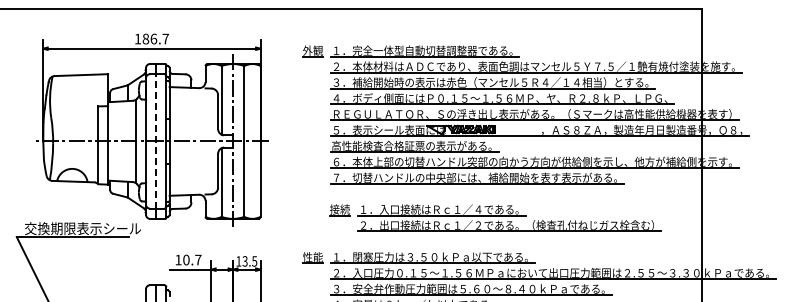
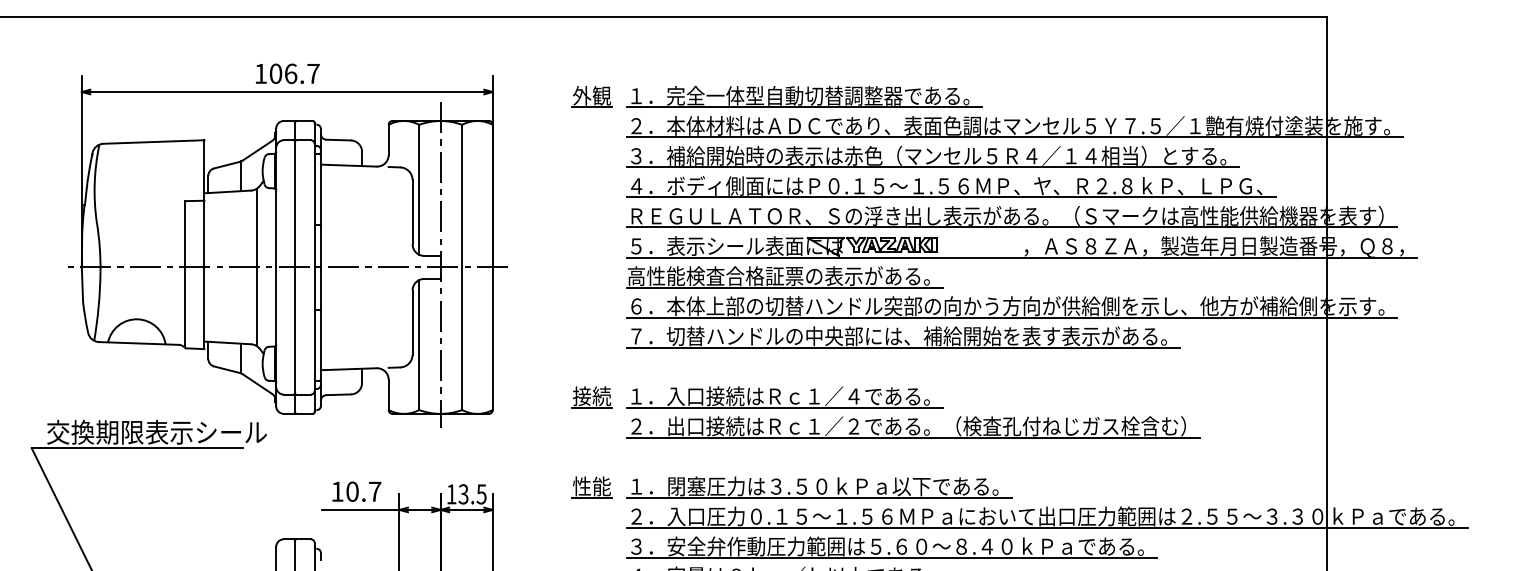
text: (145, 39) -> (275, 74), 186.7 -> 106.7
line: (156, 140) -> (295, 265), dashed -> solid
part: (495, 217) -> (886, 411), moved

